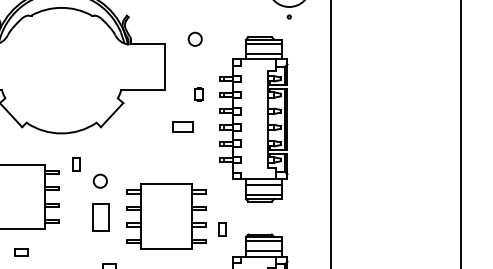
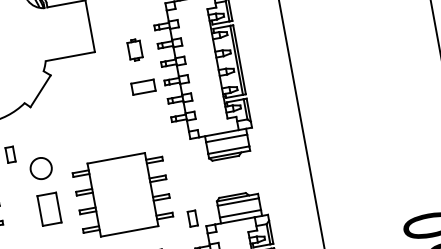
part: (198, 94) -> (133, 50), size x1.4
part: (182, 126) -> (142, 86), moved
circle: (99, 180) -> (39, 167), size x1.4
part: (222, 229) -> (192, 219), moved

